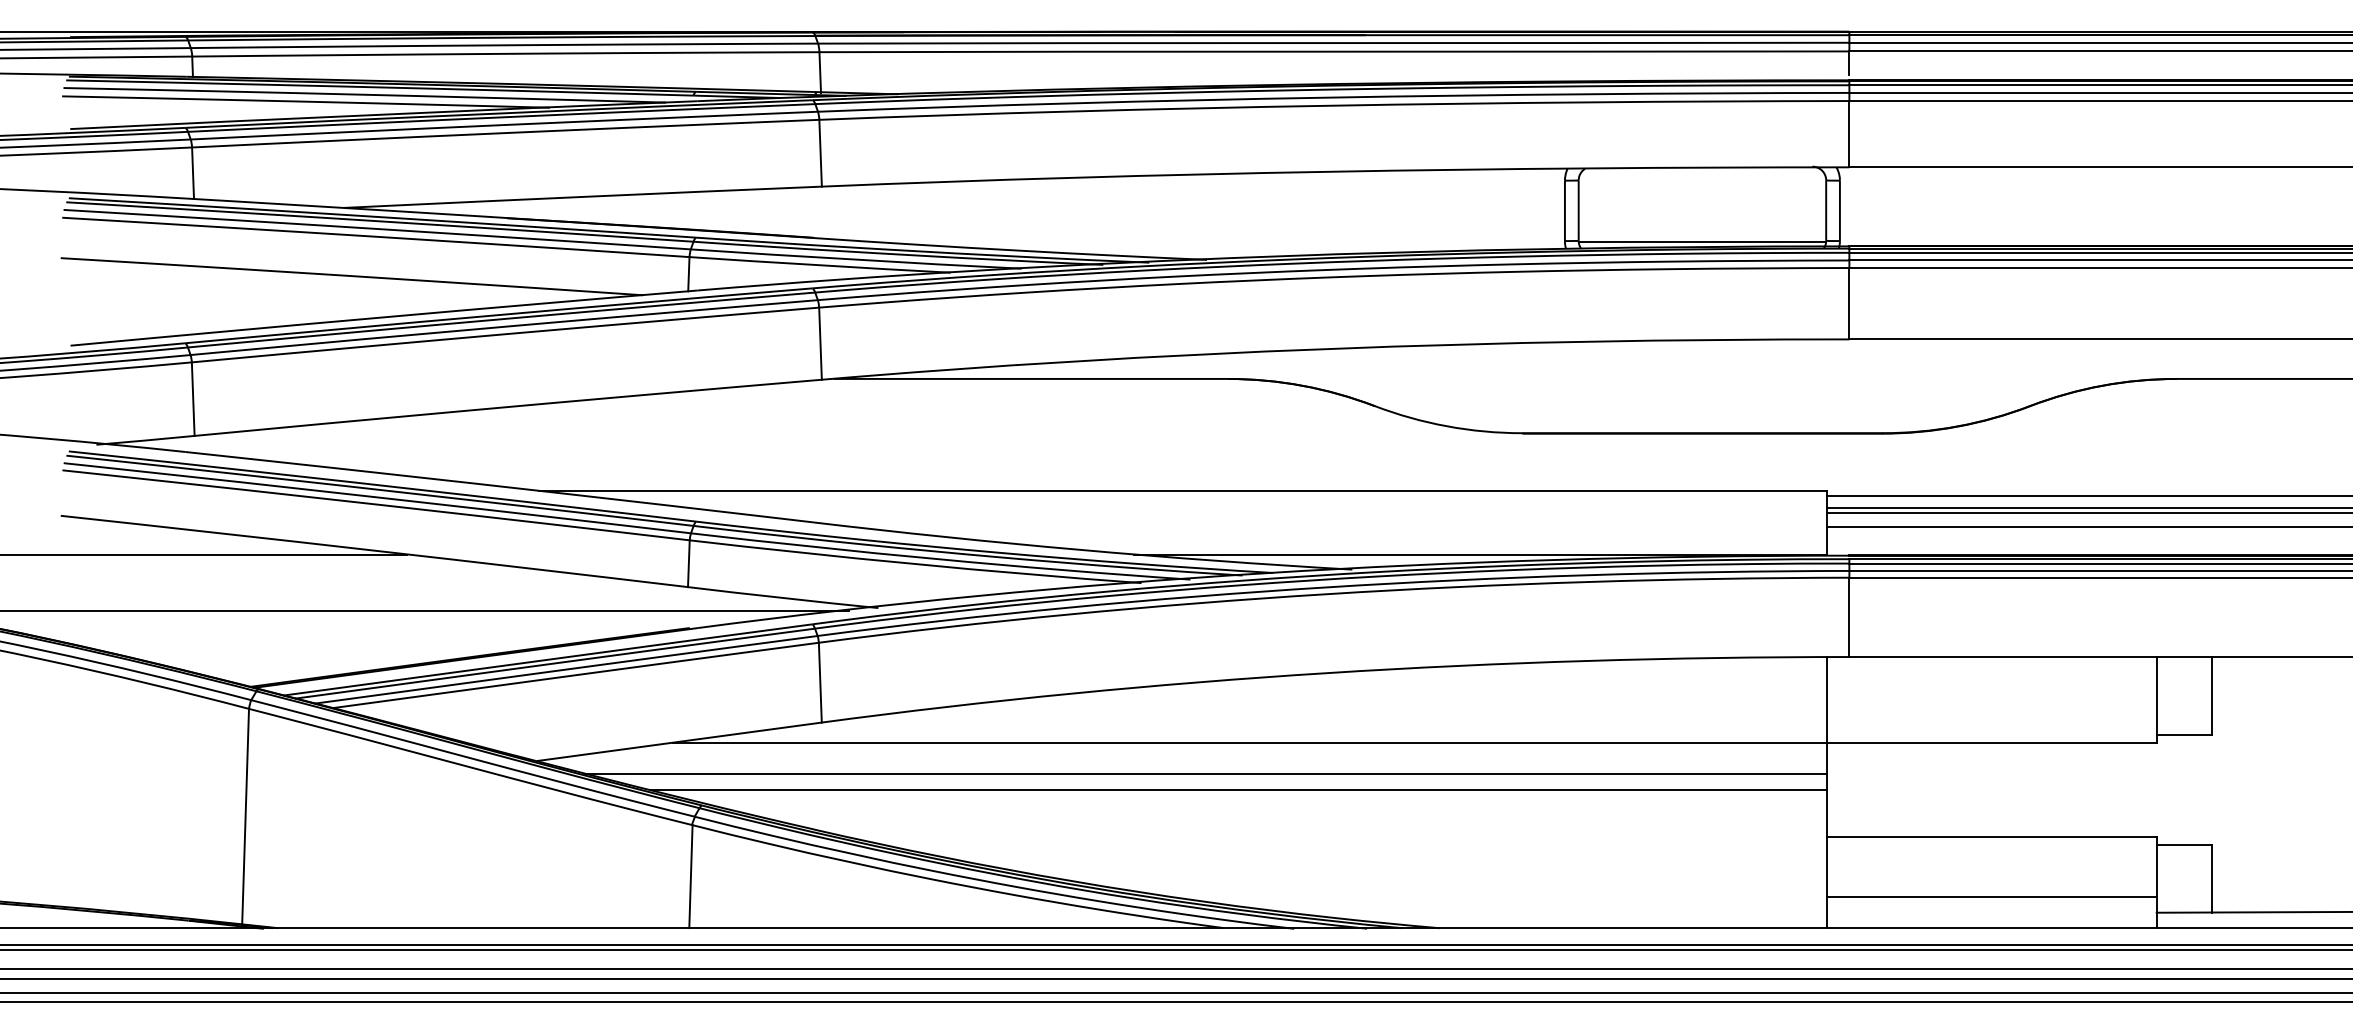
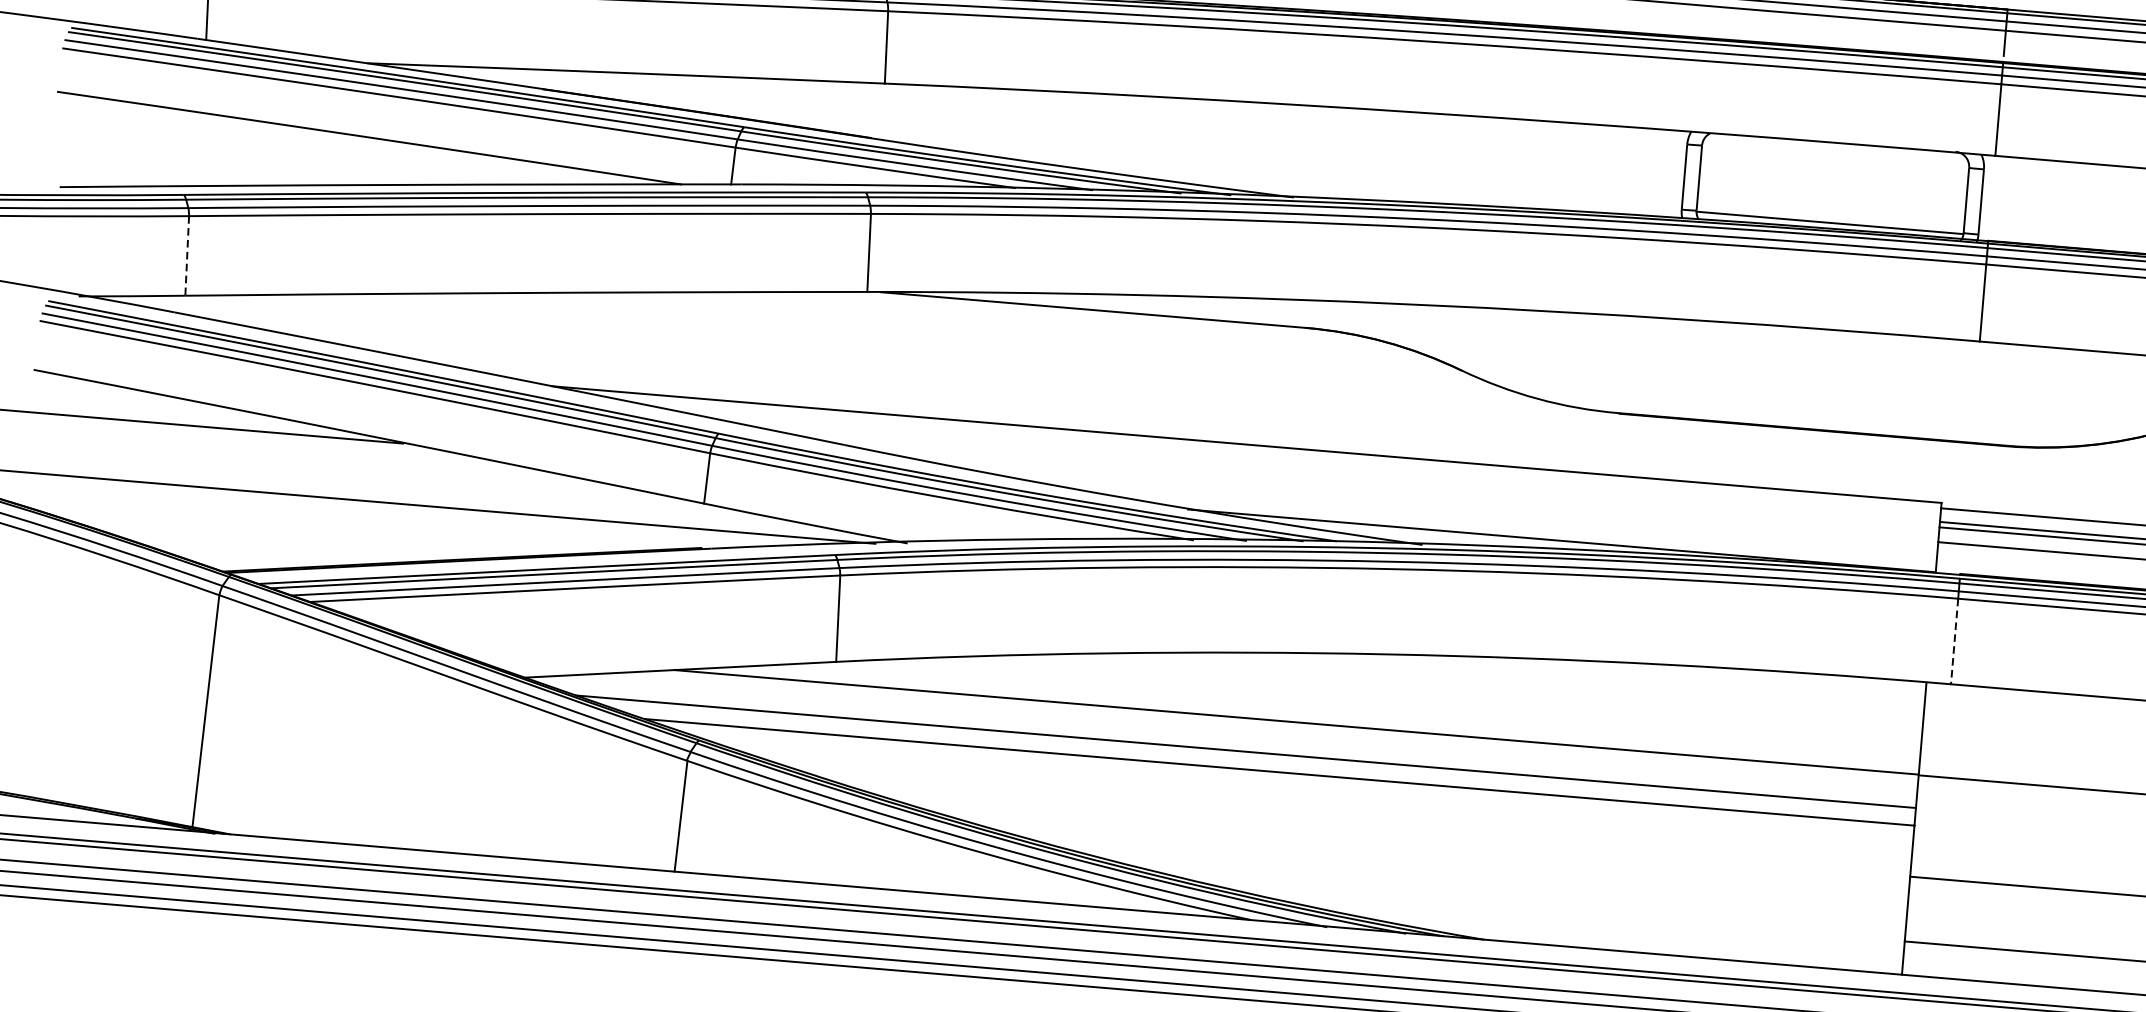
line: (193, 399) -> (187, 256), solid -> dashed
line: (1849, 617) -> (1954, 641), solid -> dashed

